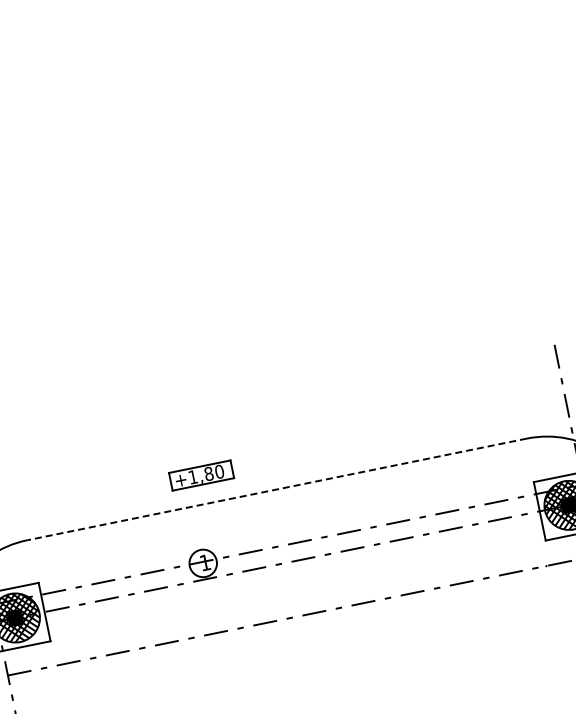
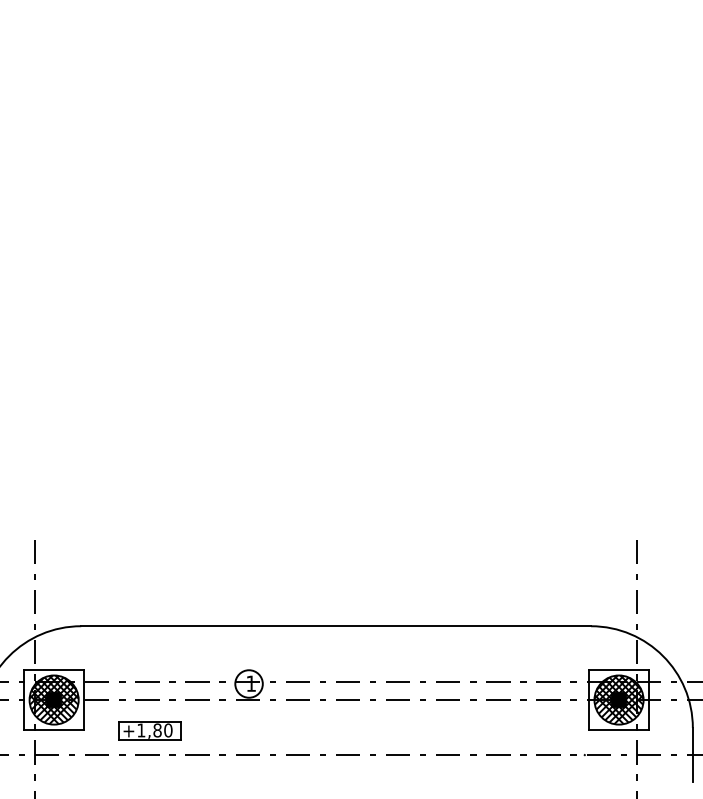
part: (201, 475) -> (149, 730), moved
line: (277, 489) -> (336, 626), dashed -> solid

